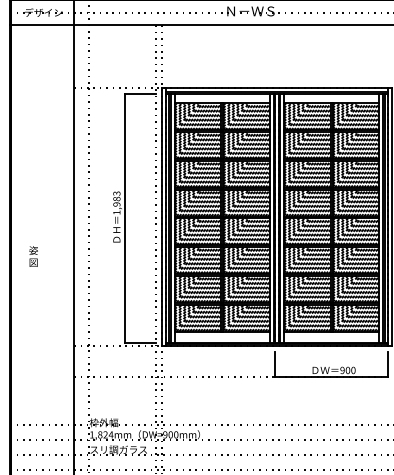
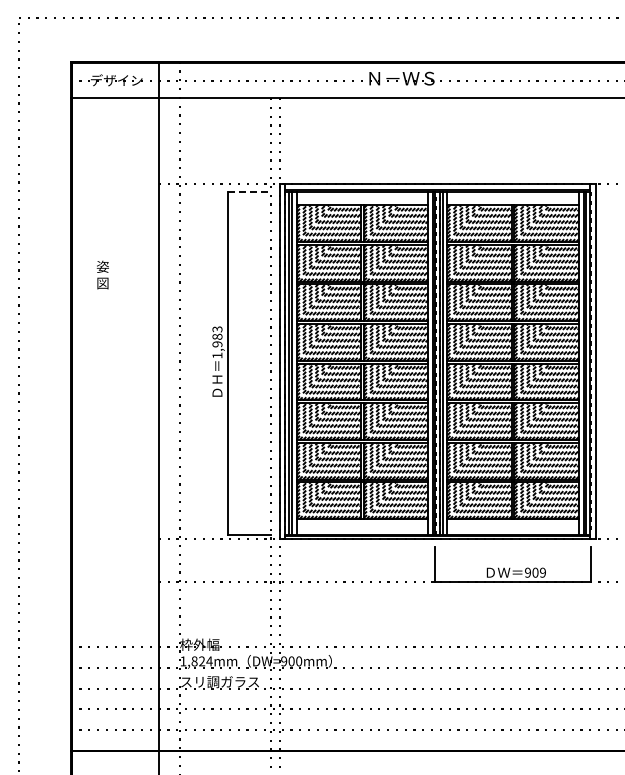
line: (140, 94) -> (249, 192), solid -> dashed
text: (33, 256) -> (102, 274), moved
text: (353, 370) -> (542, 572), 900 -> 909

